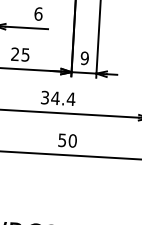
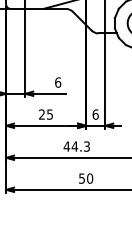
text: (84, 58) -> (95, 114), 9 -> 6
text: (57, 98) -> (76, 146), 34.4 -> 44.3

